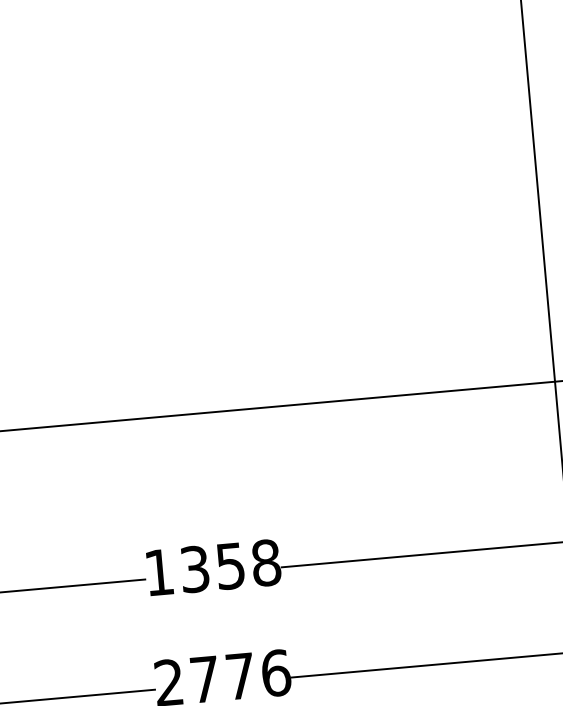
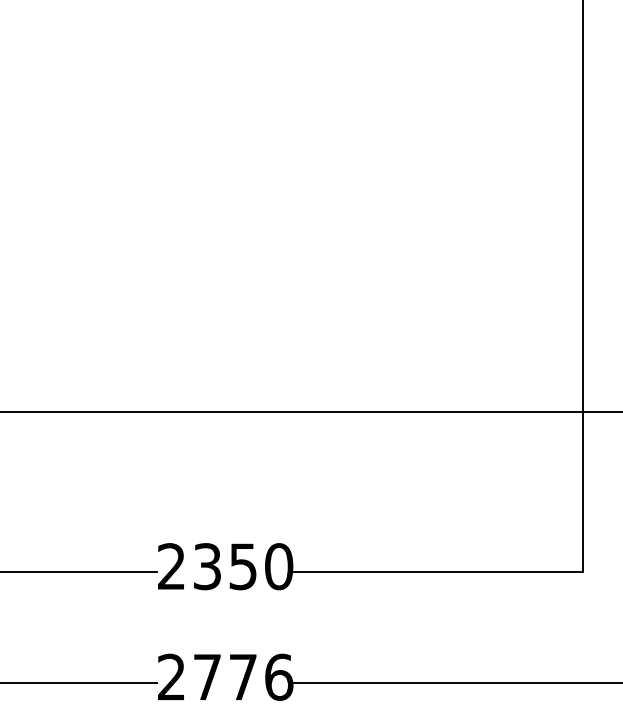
text: (212, 567) -> (225, 566), 1358 -> 2350

